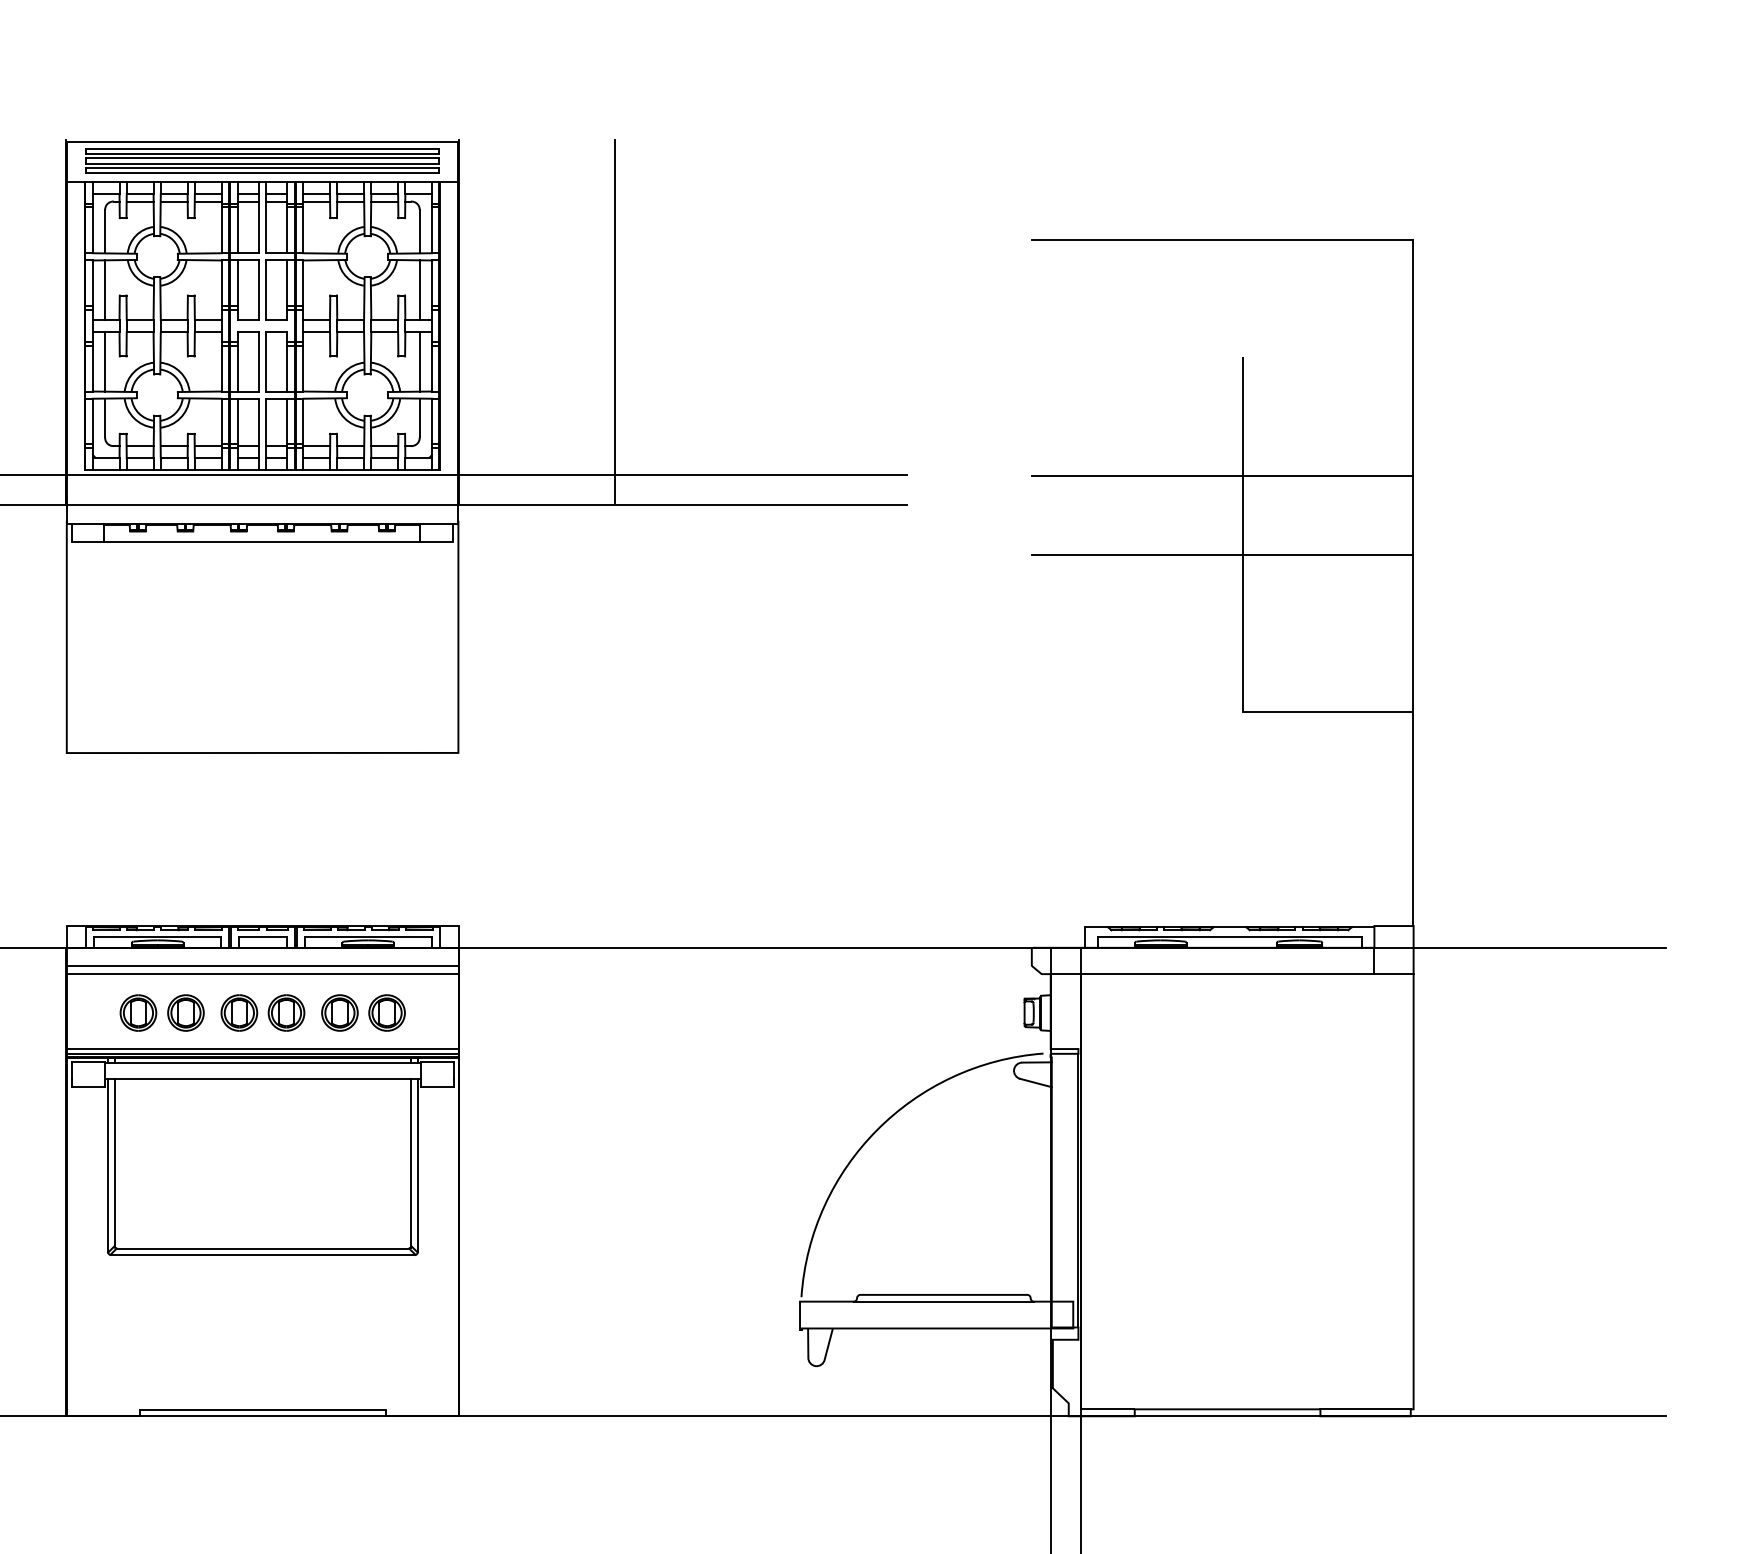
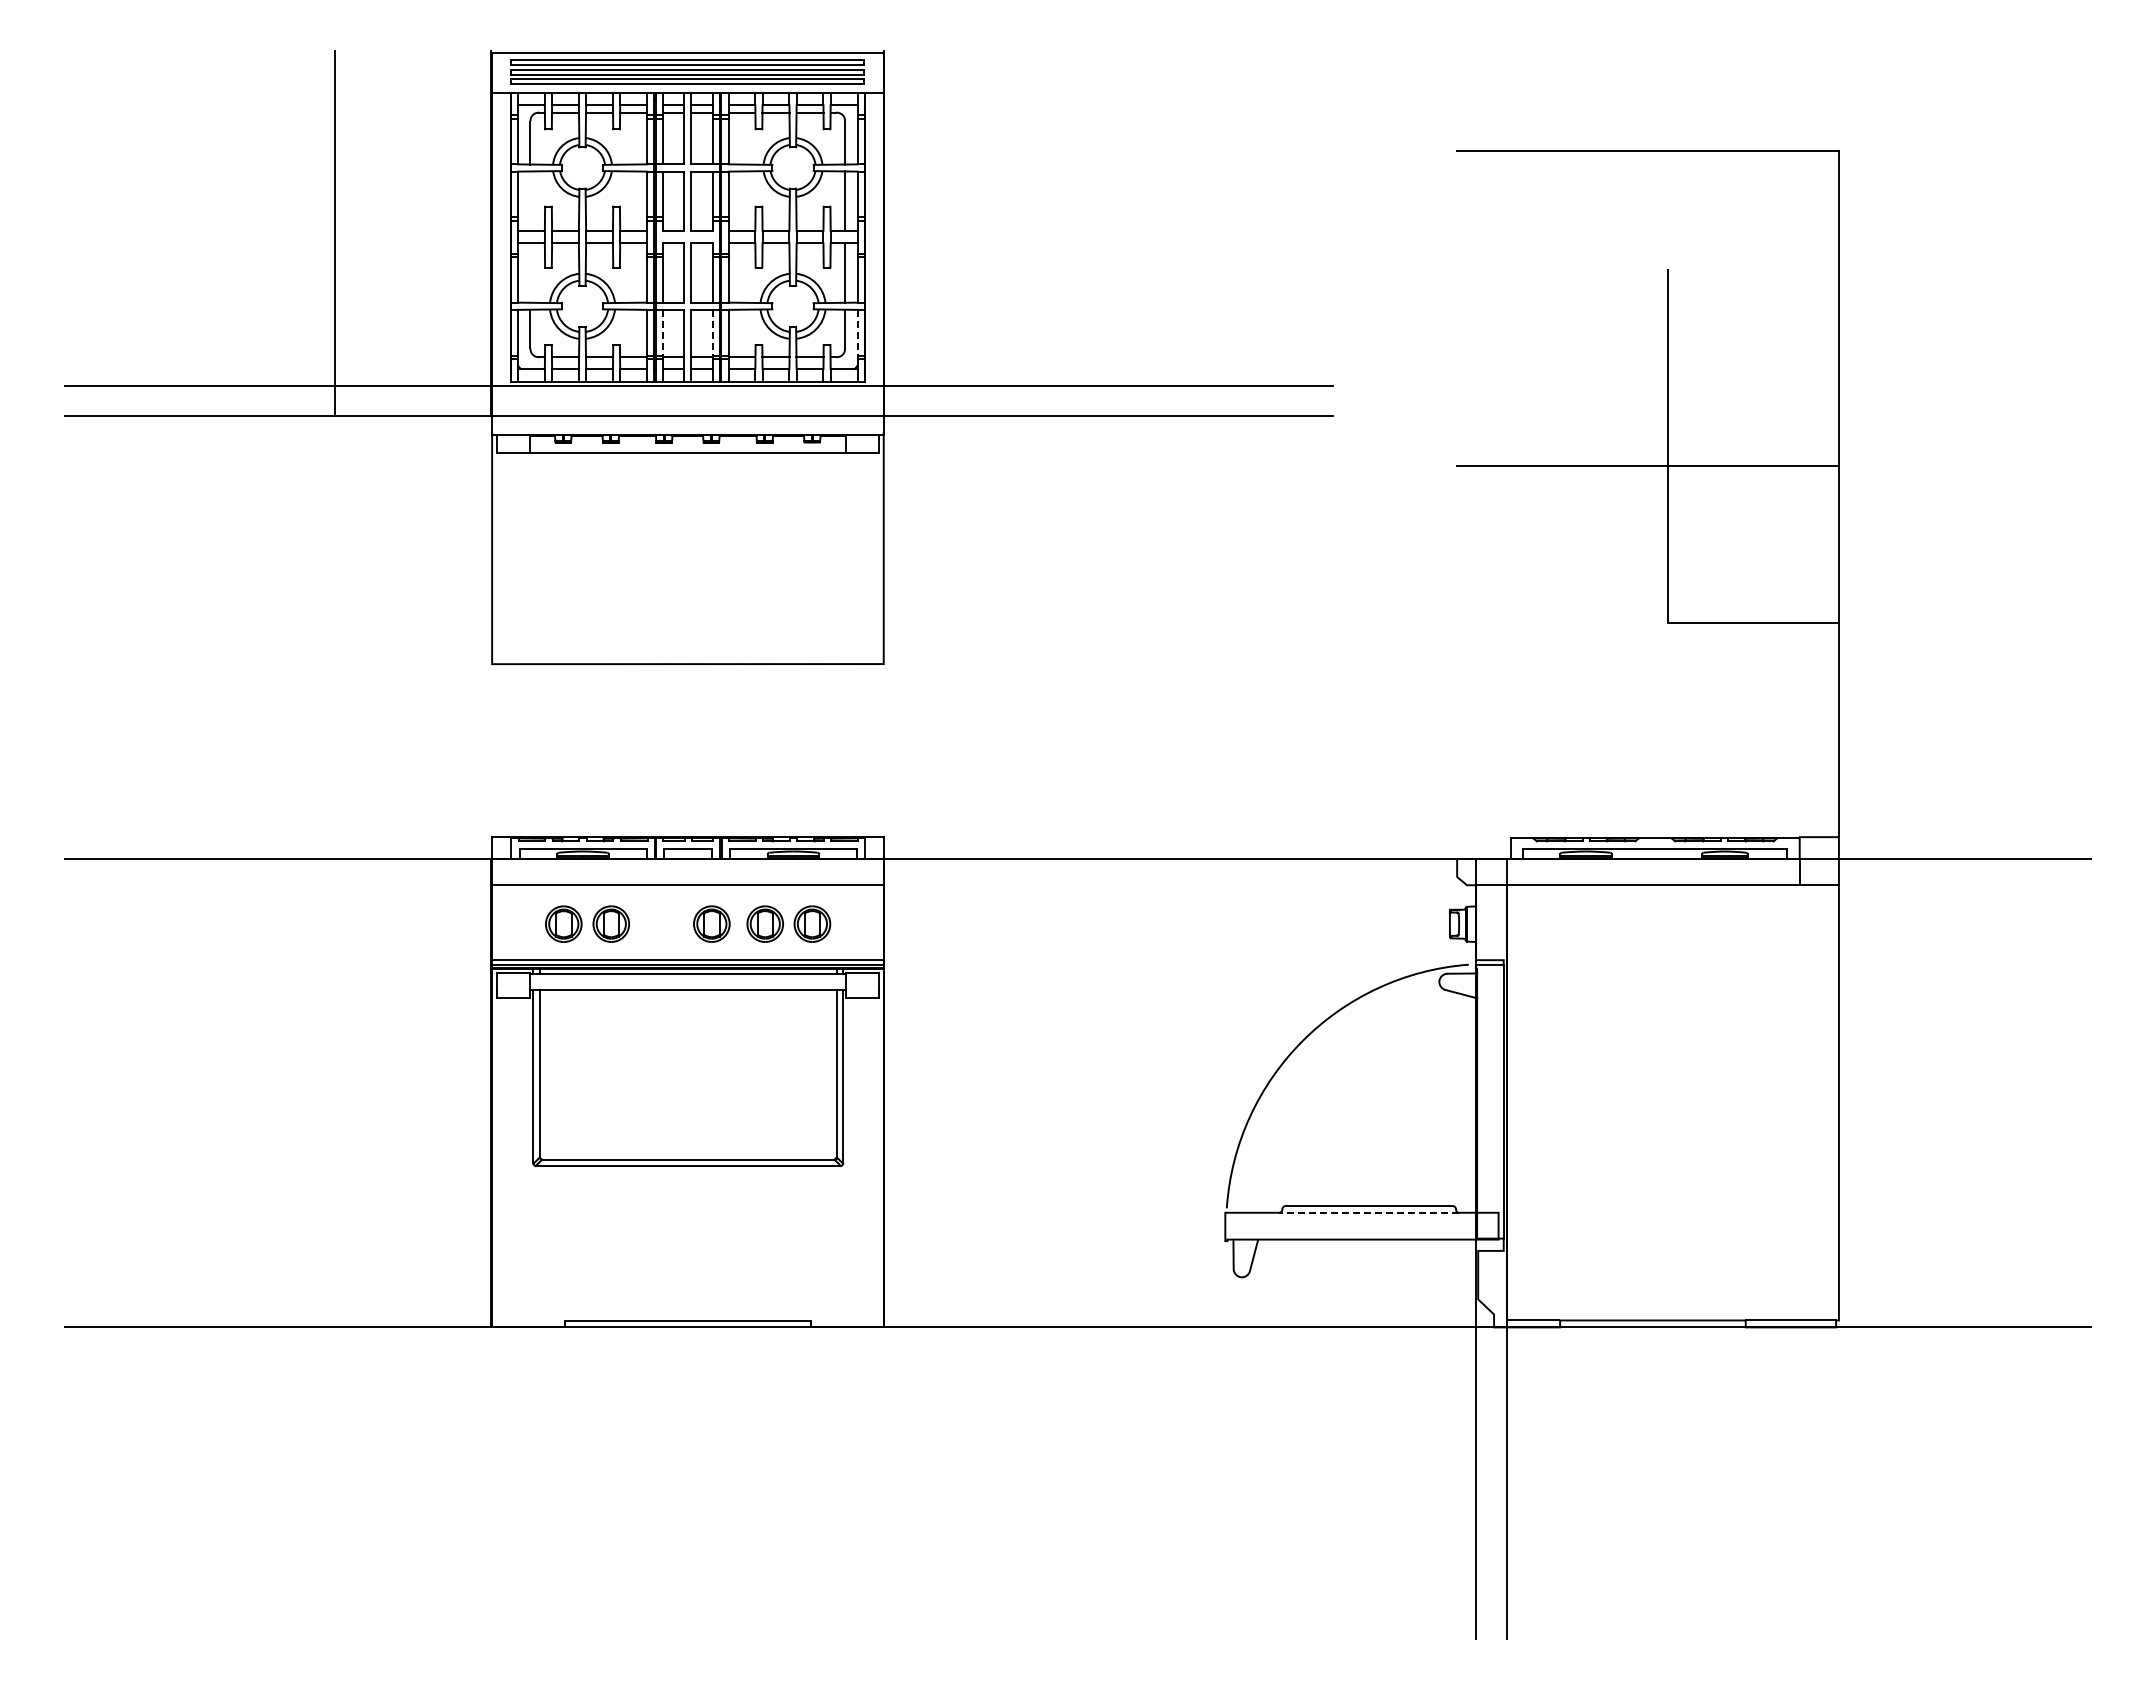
line: (105, 289) -> (530, 200), removed
line: (615, 320) -> (1040, 231), removed
line: (105, 361) -> (530, 272), removed
line: (237, 421) -> (662, 332), solid -> dashed
line: (287, 421) -> (712, 332), solid -> dashed
line: (432, 421) -> (857, 332), solid -> dashed
line: (1222, 476) -> (1647, 387), removed
line: (263, 966) -> (688, 877), removed
part: (239, 1012) -> (664, 923), removed
line: (943, 1301) -> (1368, 1212), solid -> dashed

